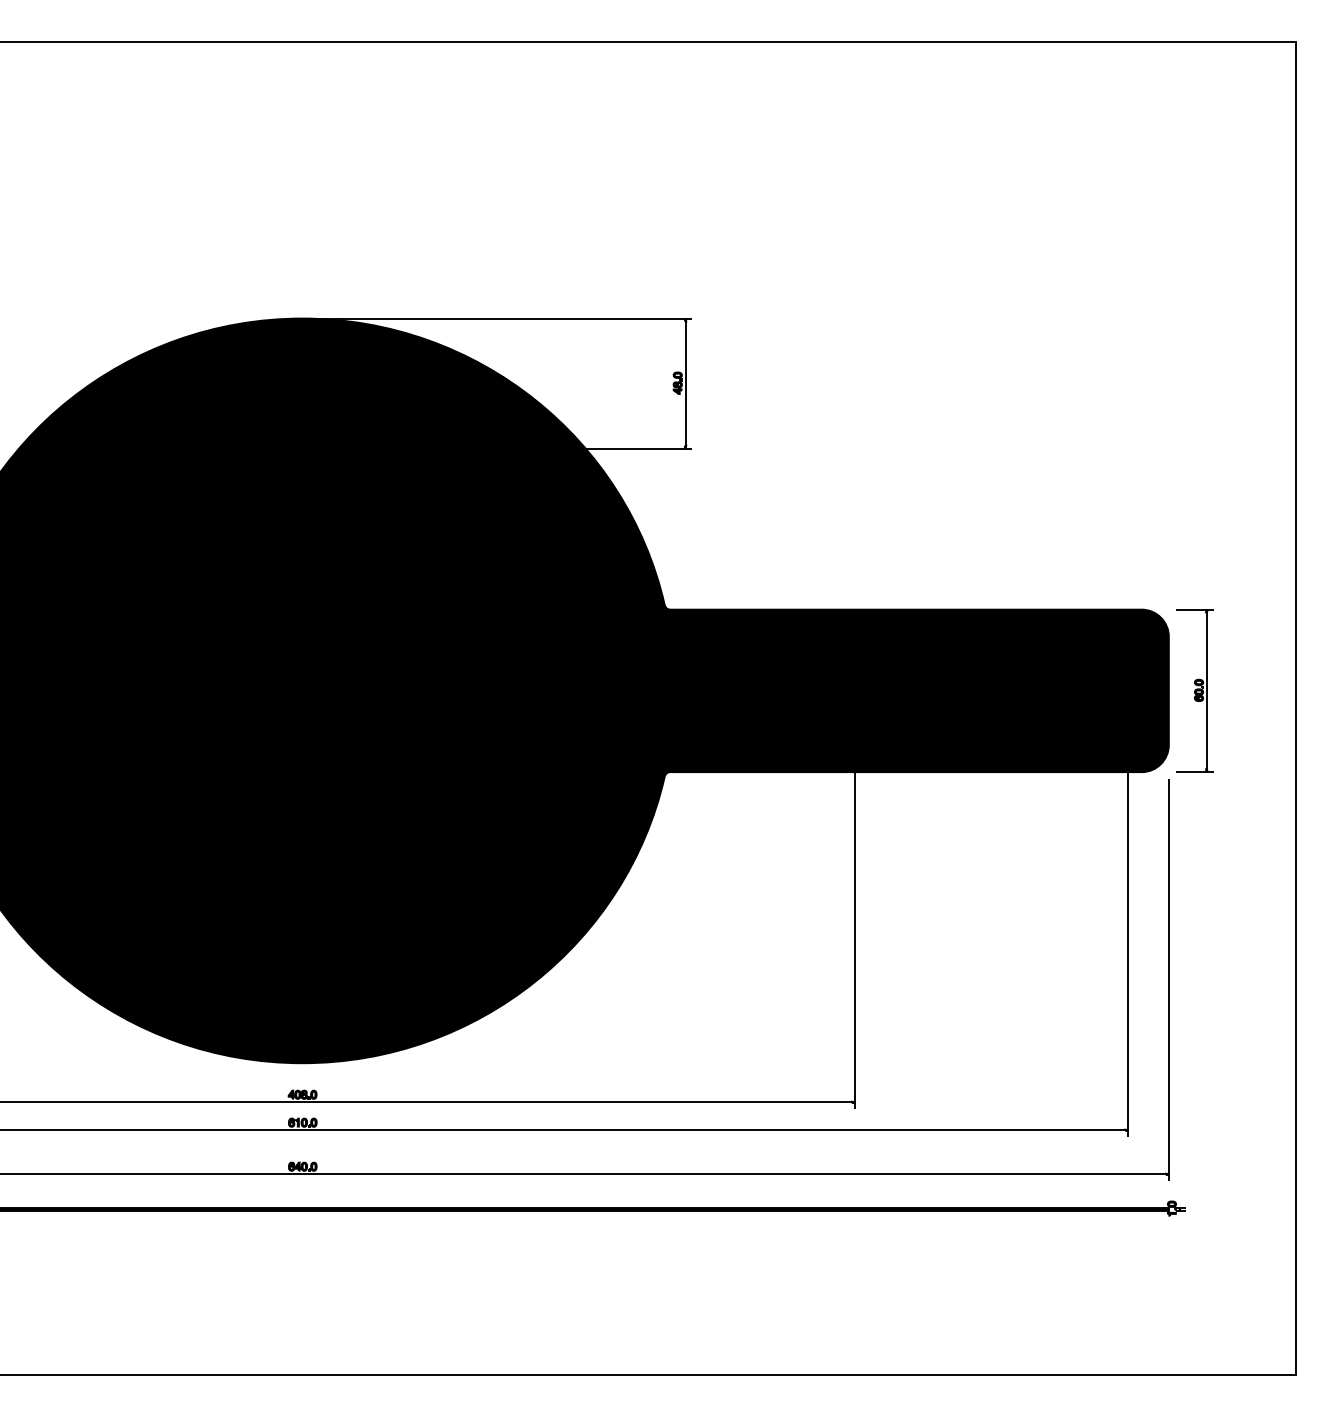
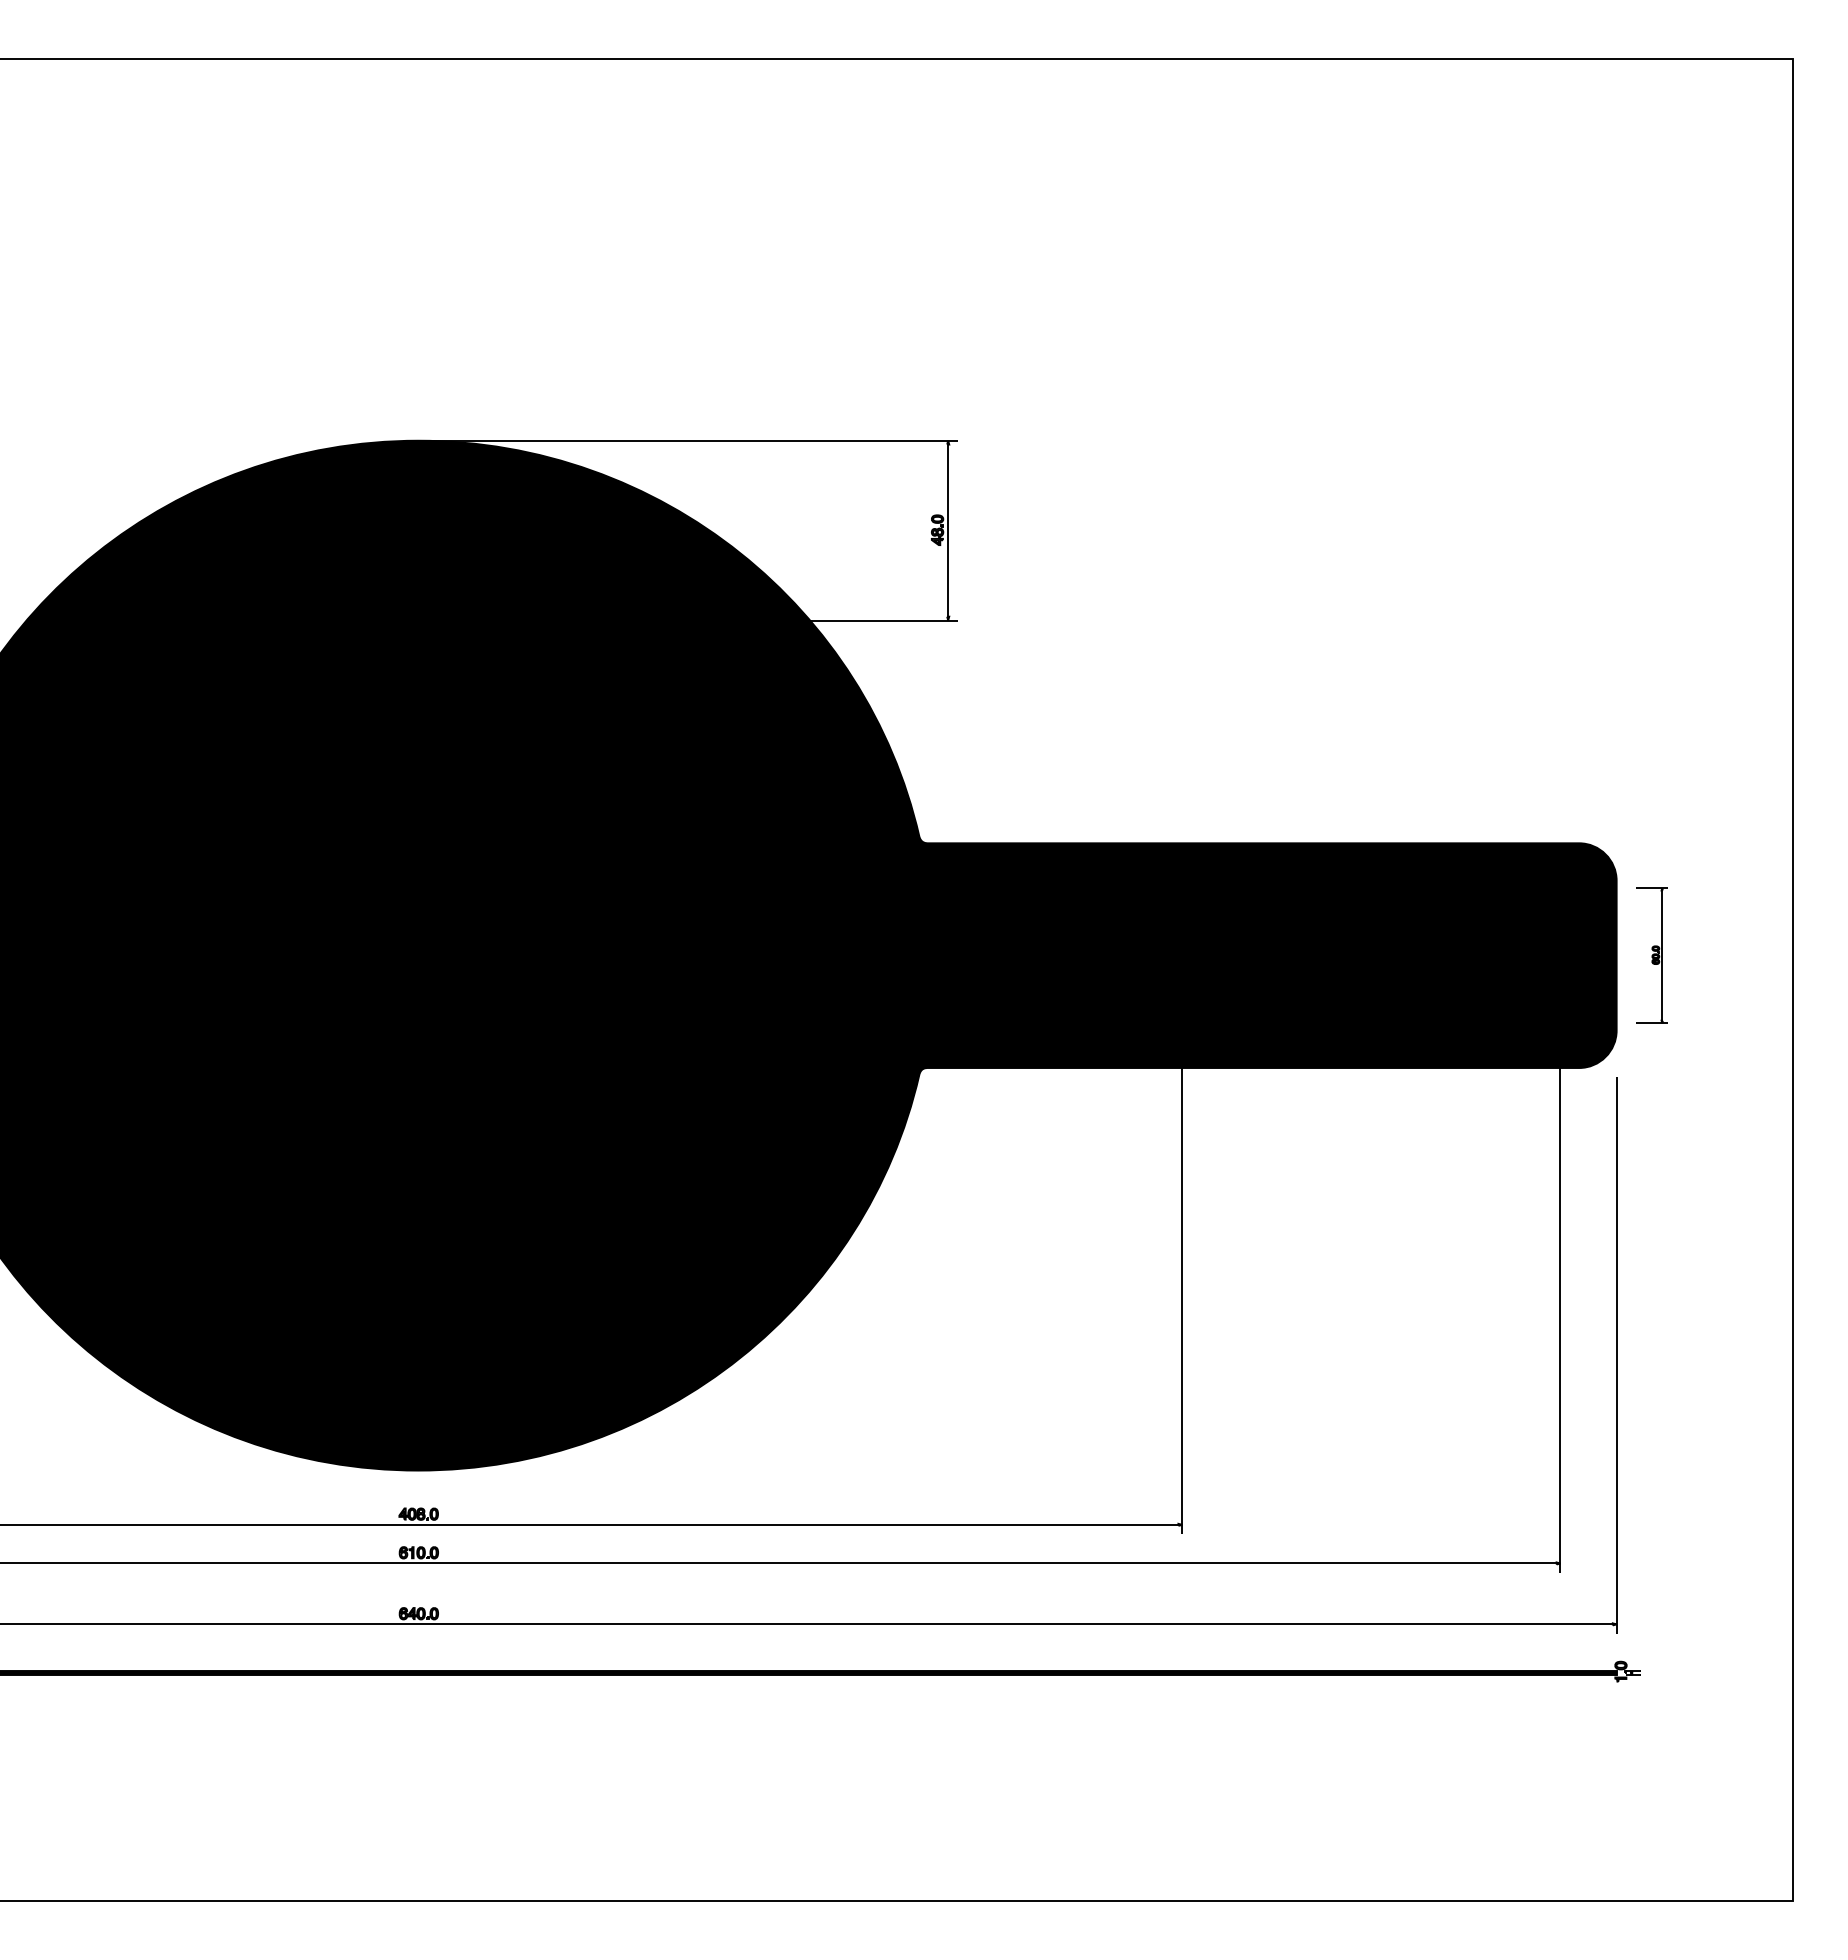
part: (1194, 690) -> (1651, 955), size x0.6

